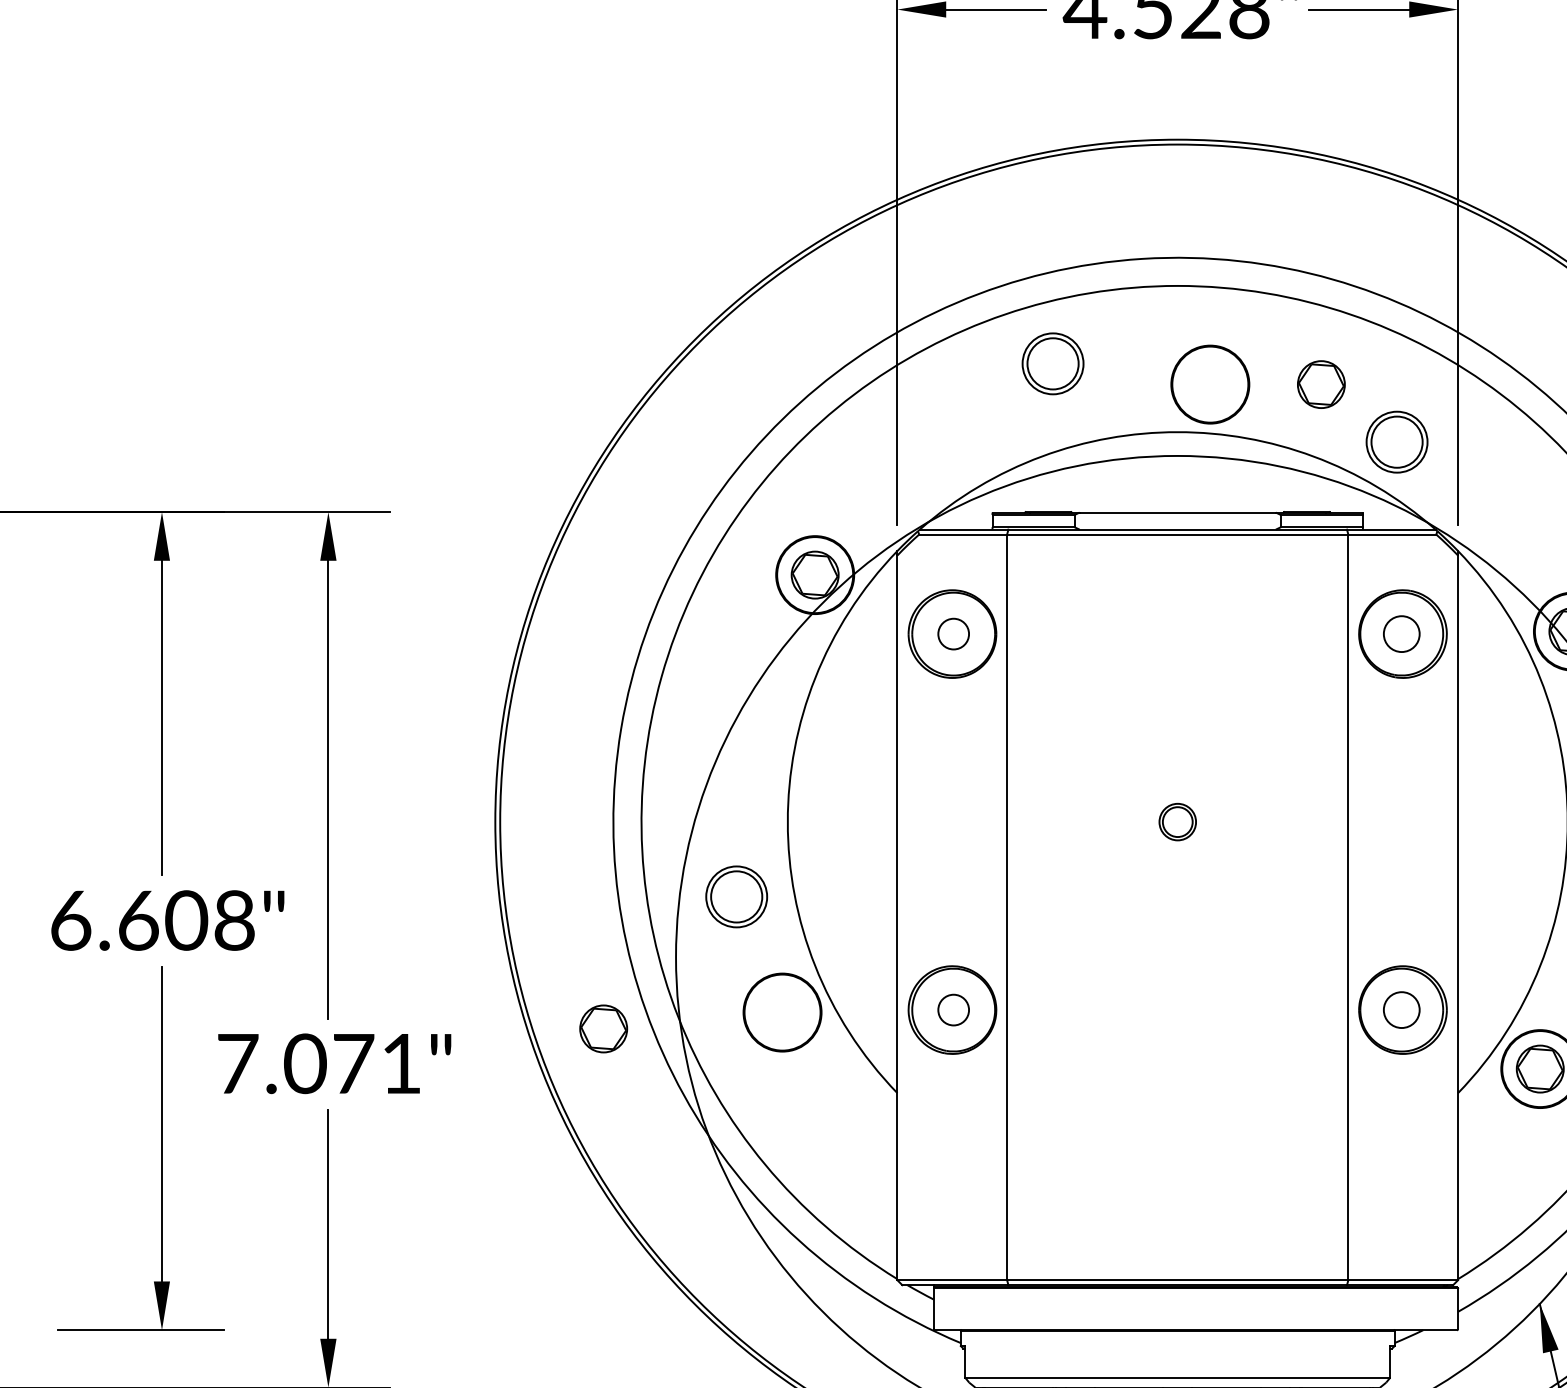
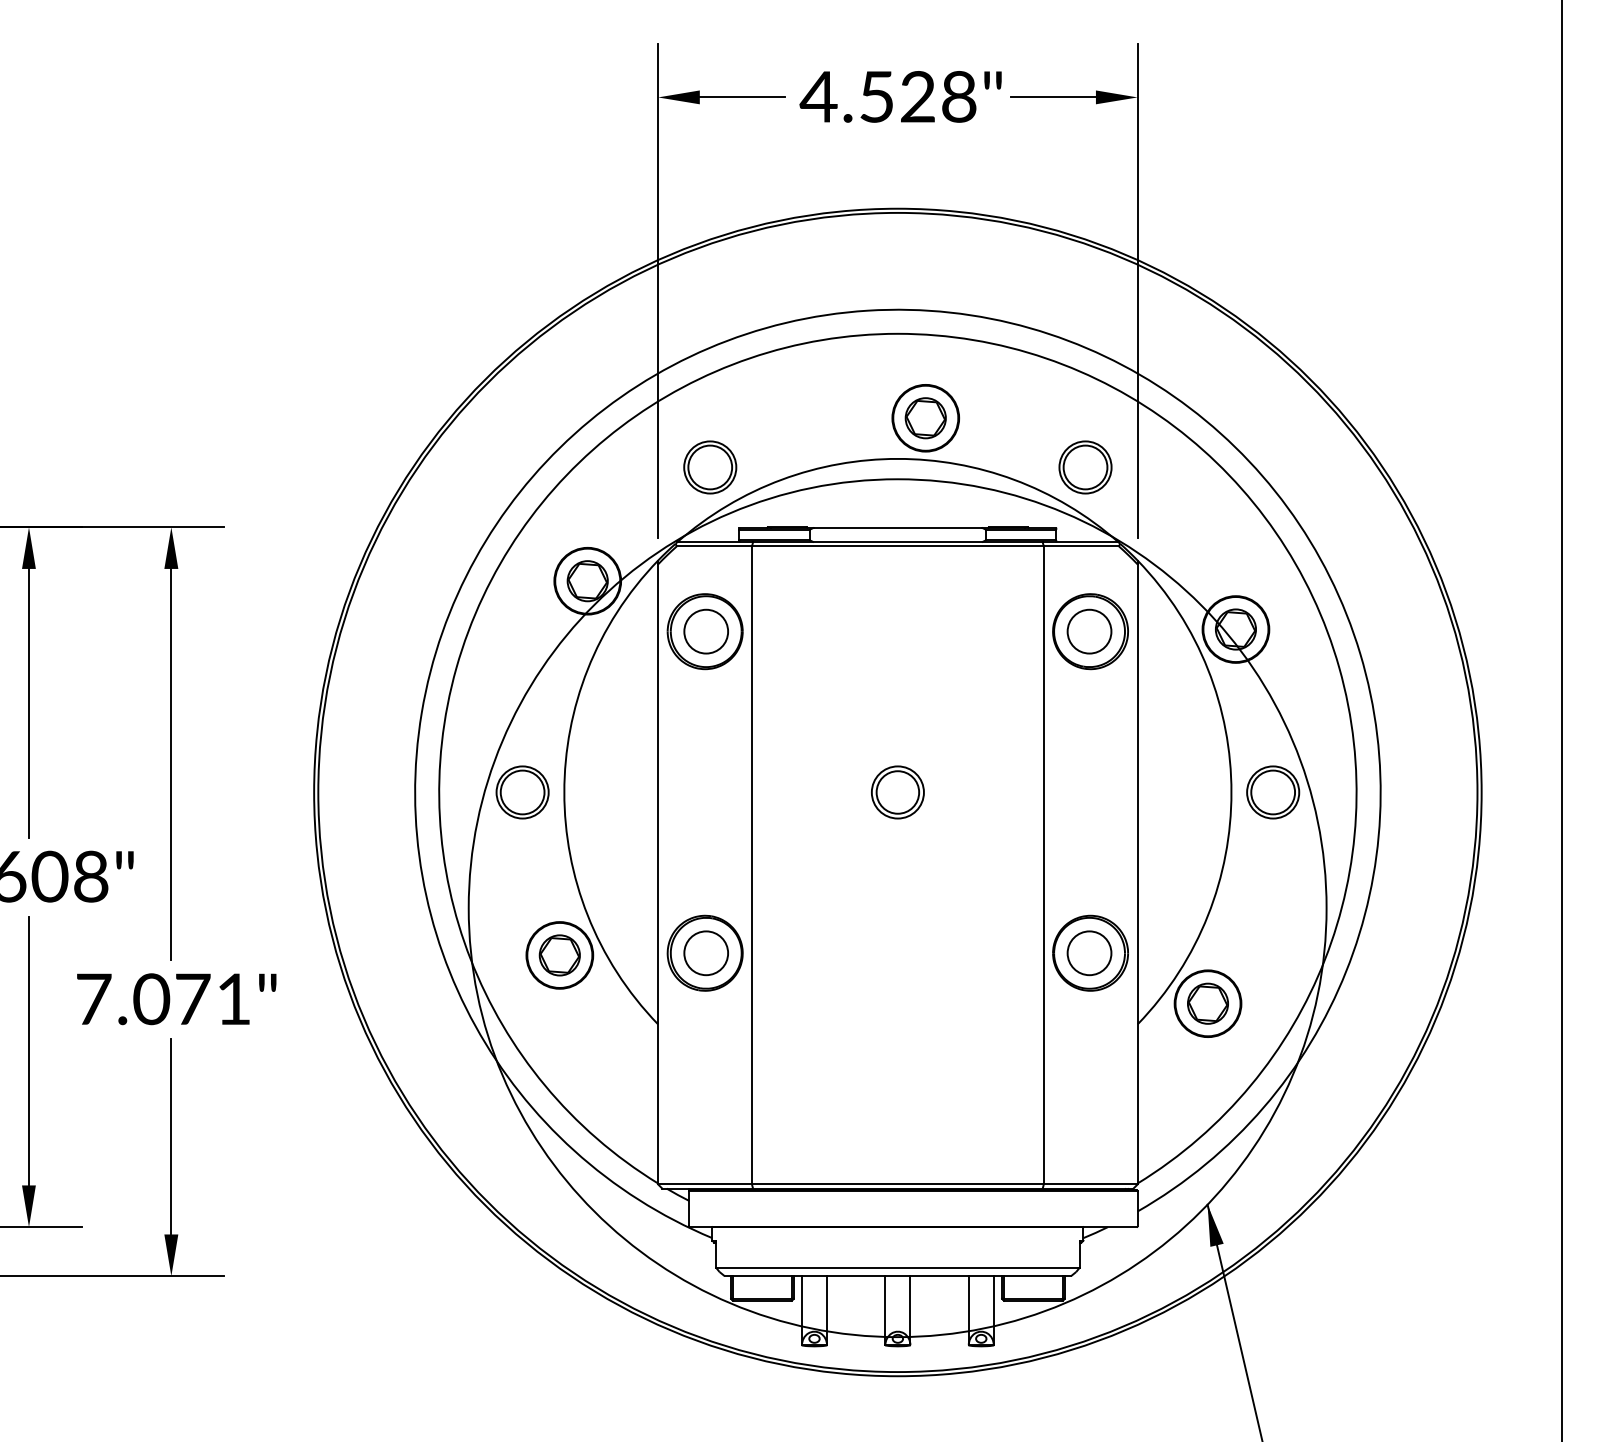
part: (1053, 363) -> (710, 467), moved
part: (1321, 384) -> (925, 418), moved
circle: (953, 633) -> (706, 631), size x1.67
circle: (1401, 633) -> (1089, 631), size x1.43
part: (1177, 822) -> (897, 792), size x1.67
part: (736, 896) -> (522, 792), moved
circle: (953, 1010) -> (706, 953), size x1.67
circle: (1401, 1010) -> (1089, 953), size x1.43
part: (603, 1029) -> (559, 955), moved

